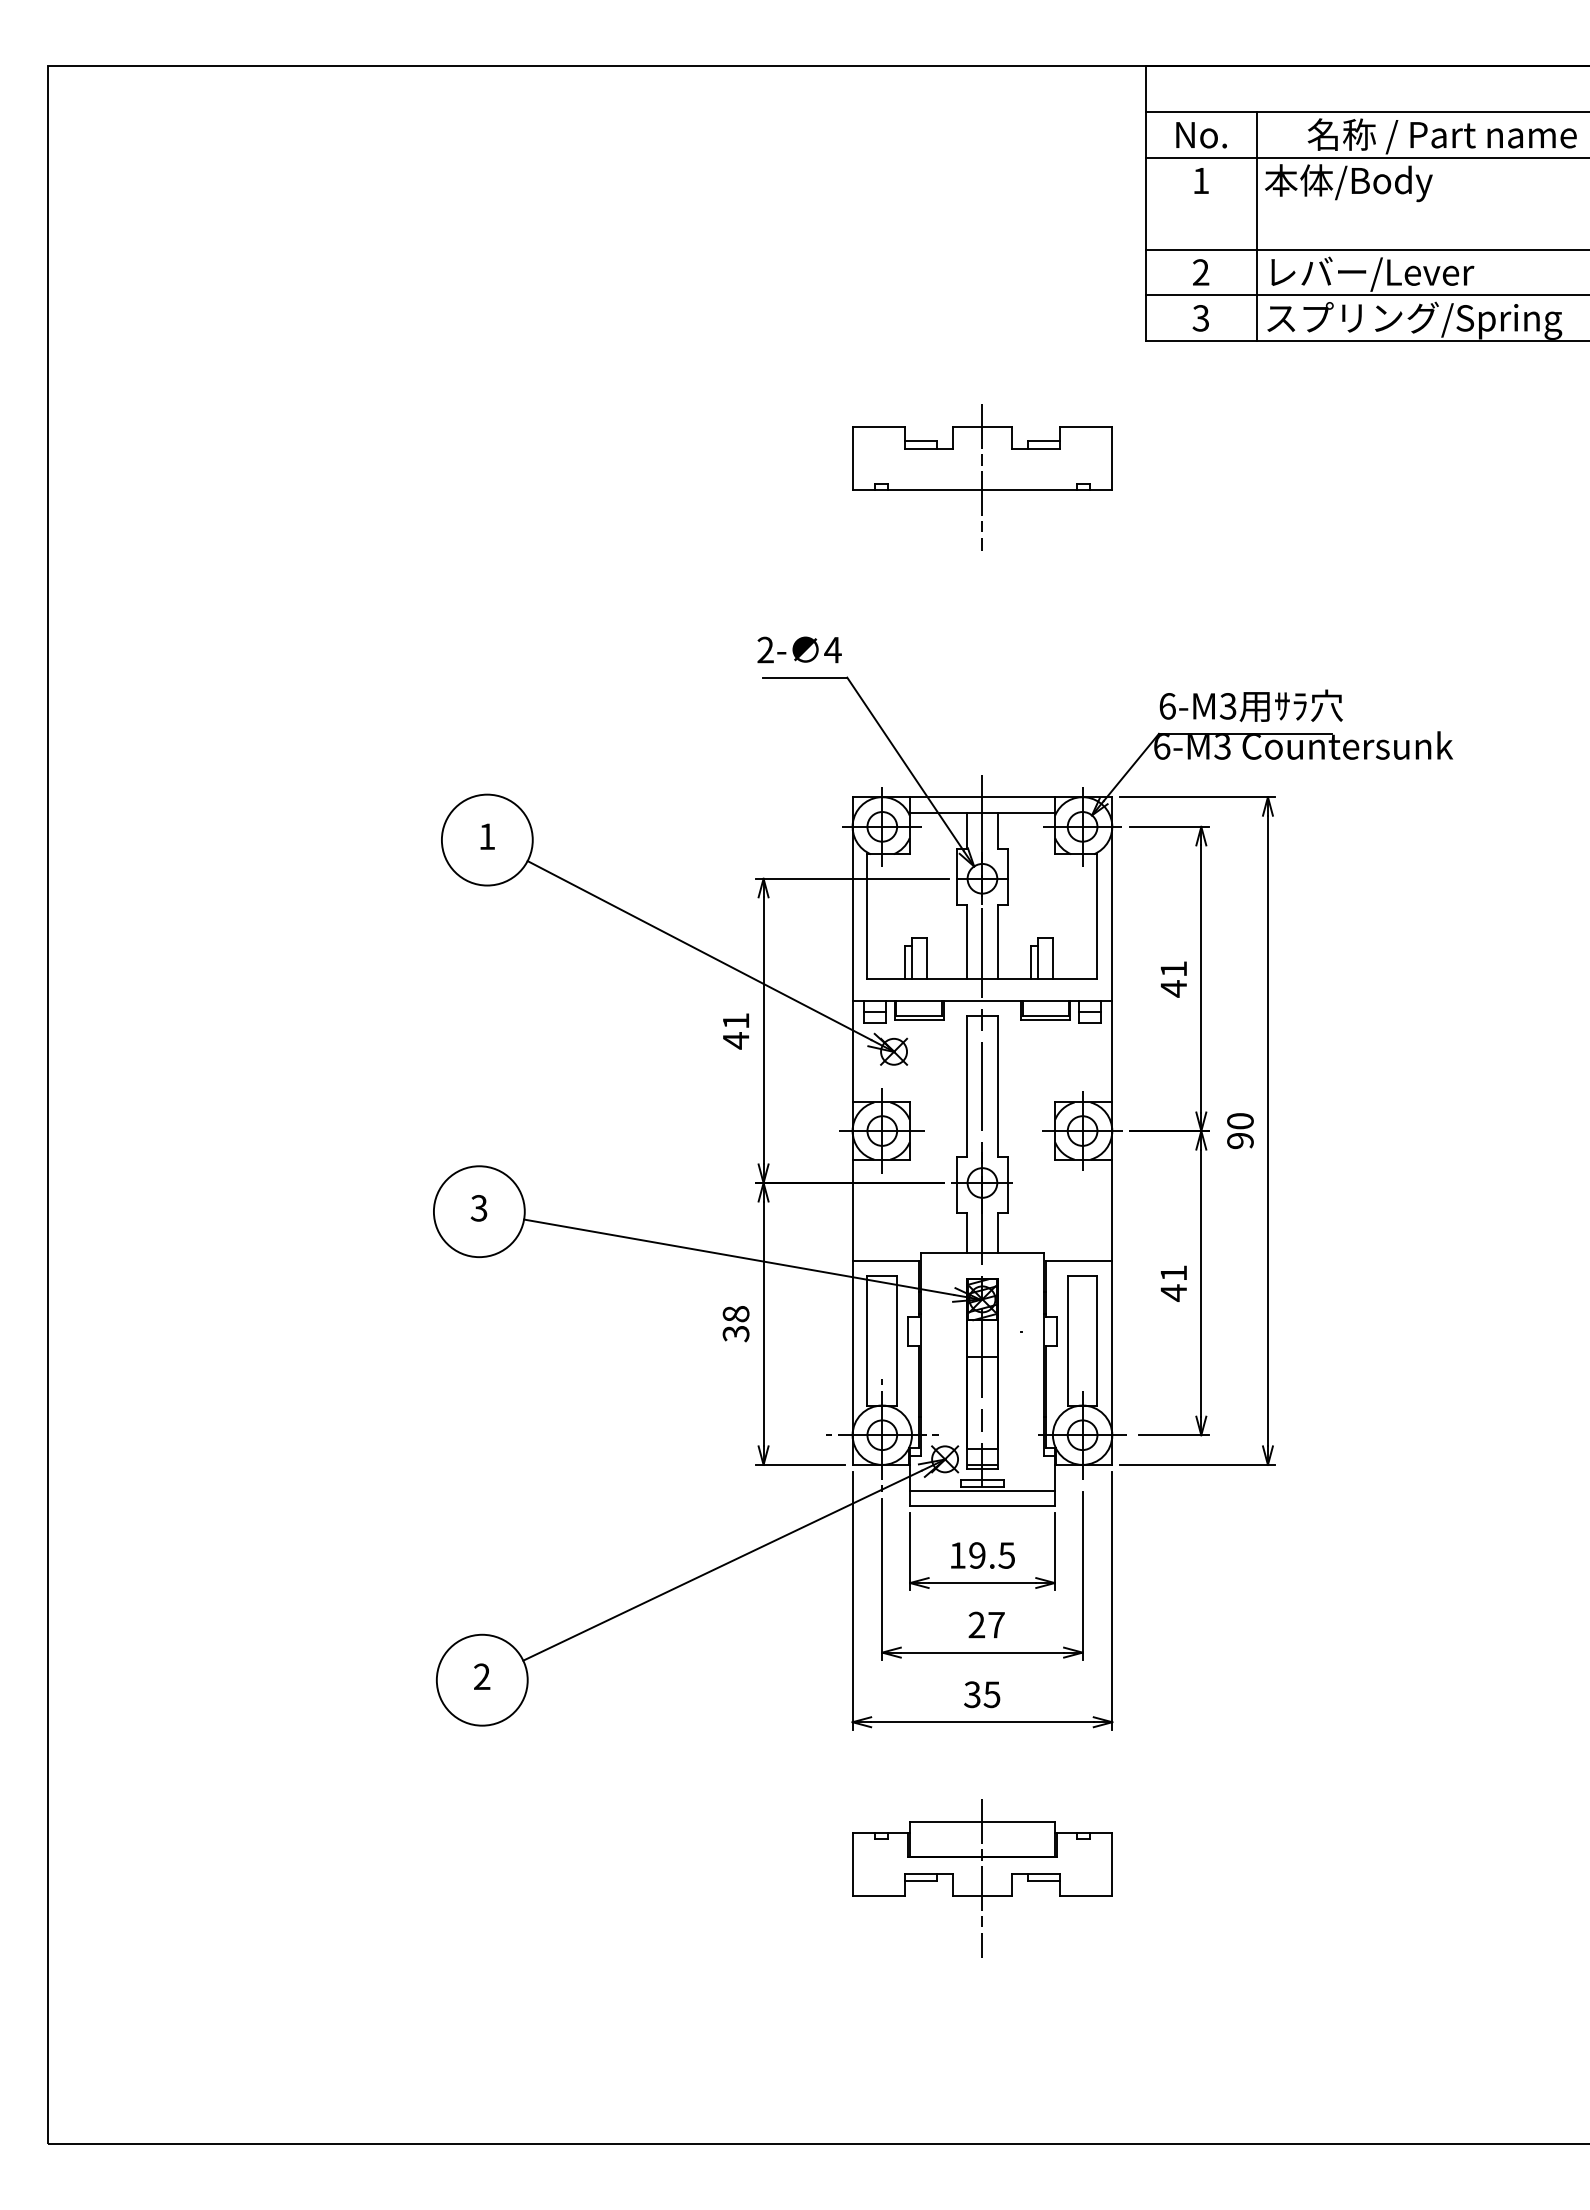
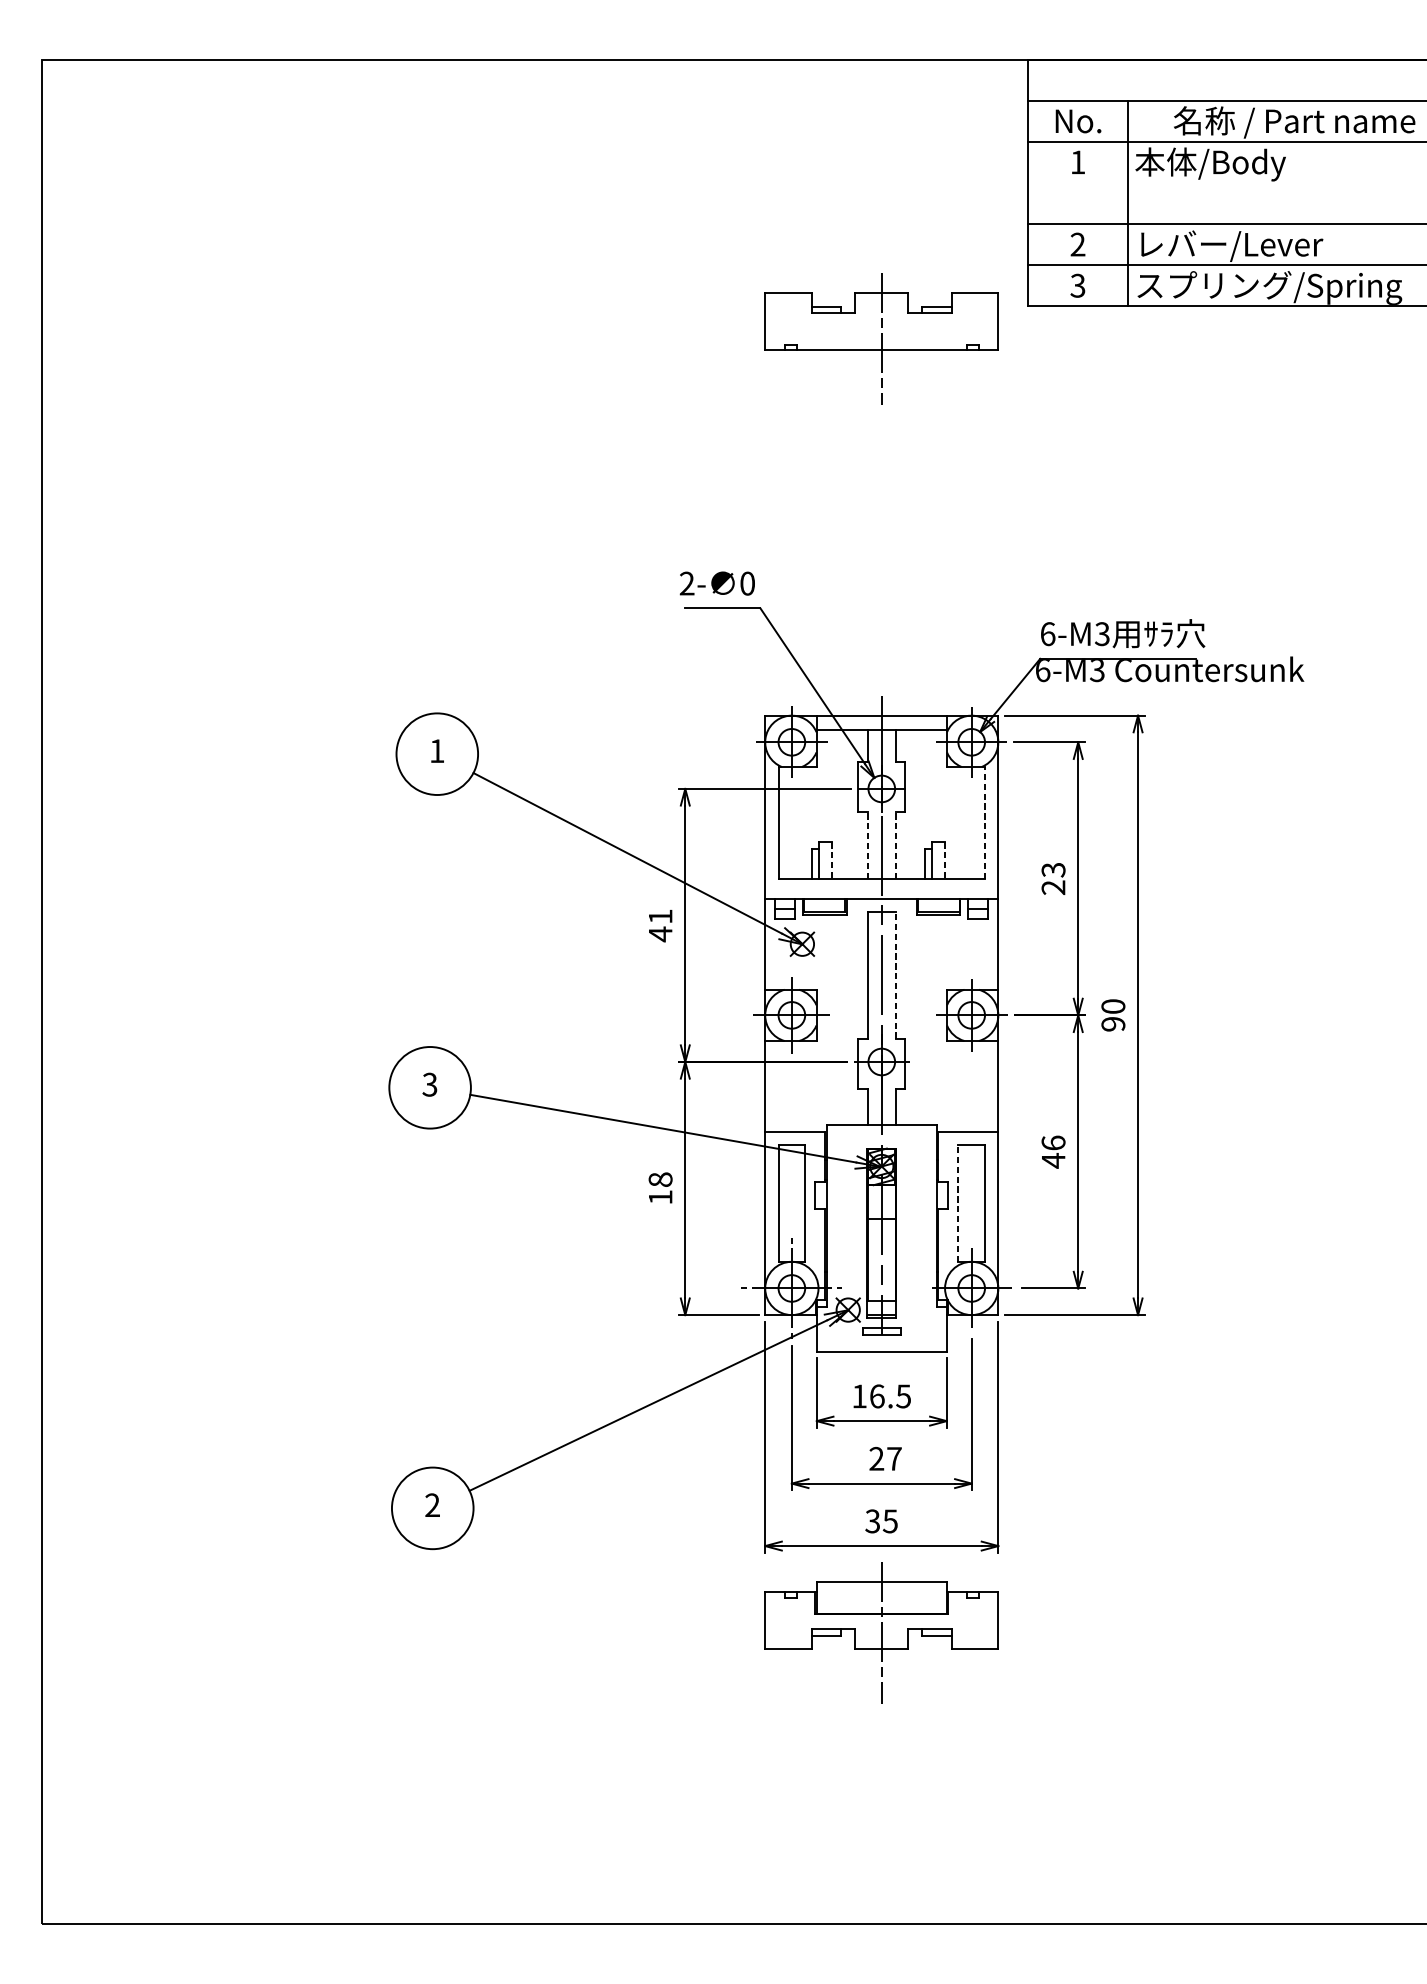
part: (982, 477) -> (881, 338), moved
text: (832, 649) -> (747, 583), 4 -> 0
line: (1097, 916) -> (985, 822), solid -> dashed
line: (966, 941) -> (867, 845), solid -> dashed
line: (998, 941) -> (896, 845), solid -> dashed
line: (926, 959) -> (831, 861), solid -> dashed
line: (1052, 959) -> (944, 861), solid -> dashed
text: (1173, 979) -> (1053, 879), 41 -> 23
line: (998, 1086) -> (896, 975), solid -> dashed
text: (1173, 1273) -> (1053, 1143), 41 -> 46
text: (735, 1334) -> (660, 1198), 38 -> 18
line: (1067, 1340) -> (958, 1203), solid -> dashed
line: (982, 1490) -> (881, 1338), removed
text: (977, 1555) -> (877, 1396), 19.5 -> 16.5
part: (982, 1878) -> (881, 1633), moved

